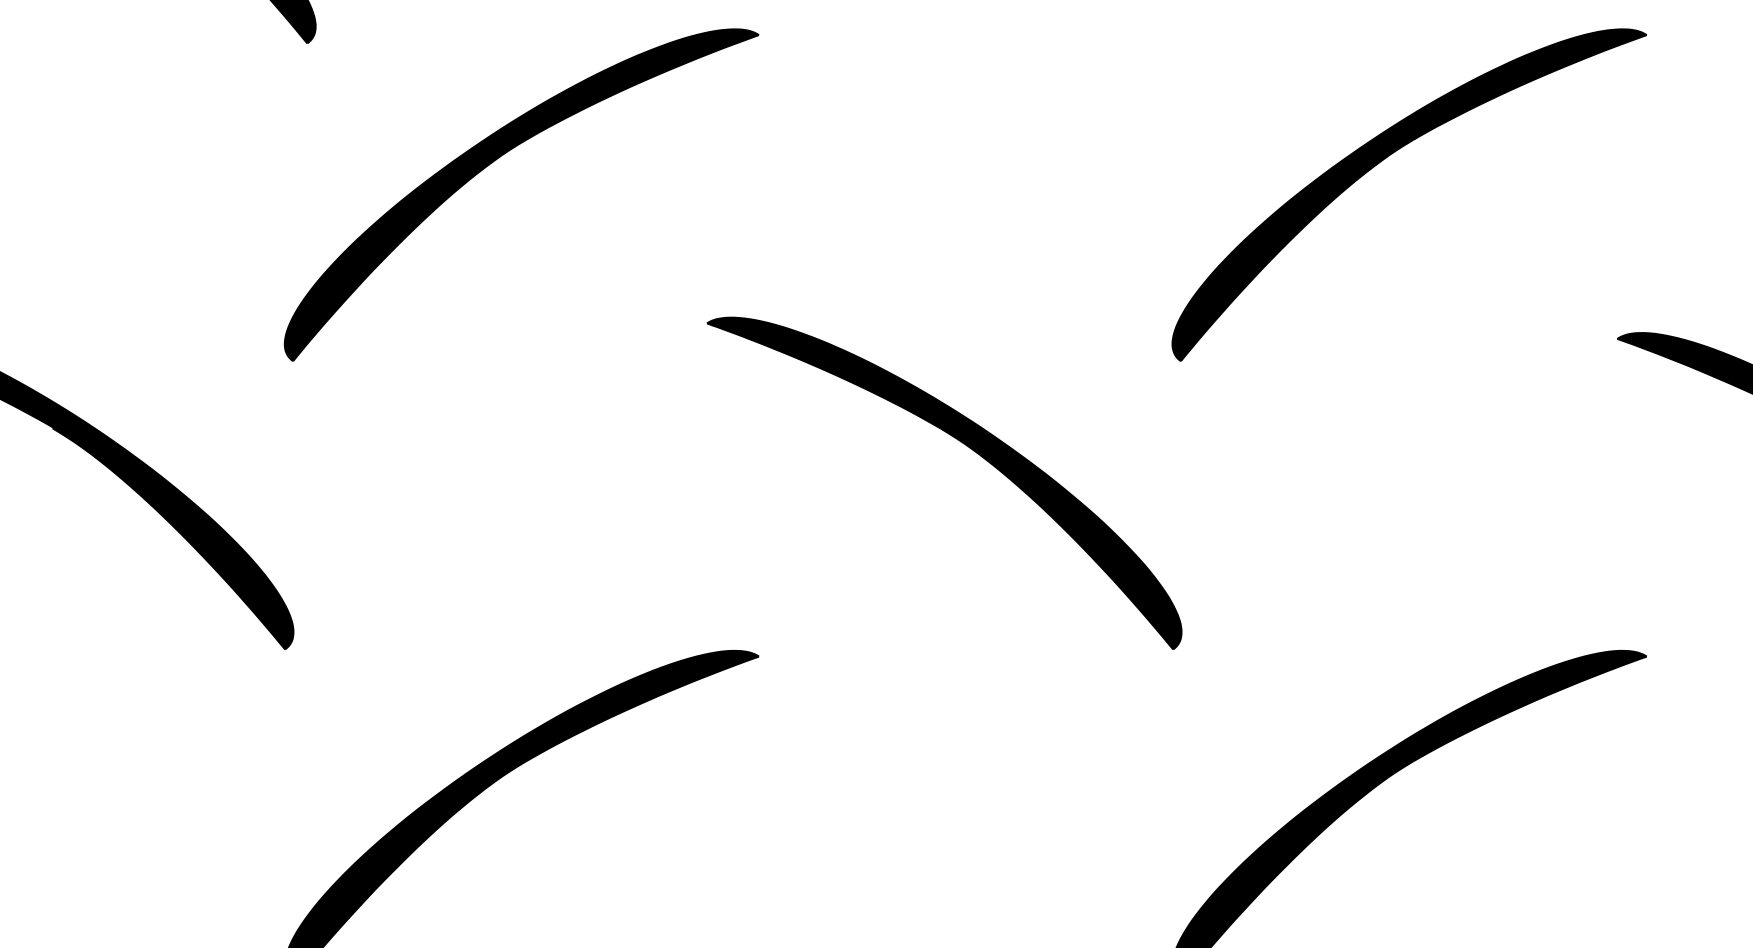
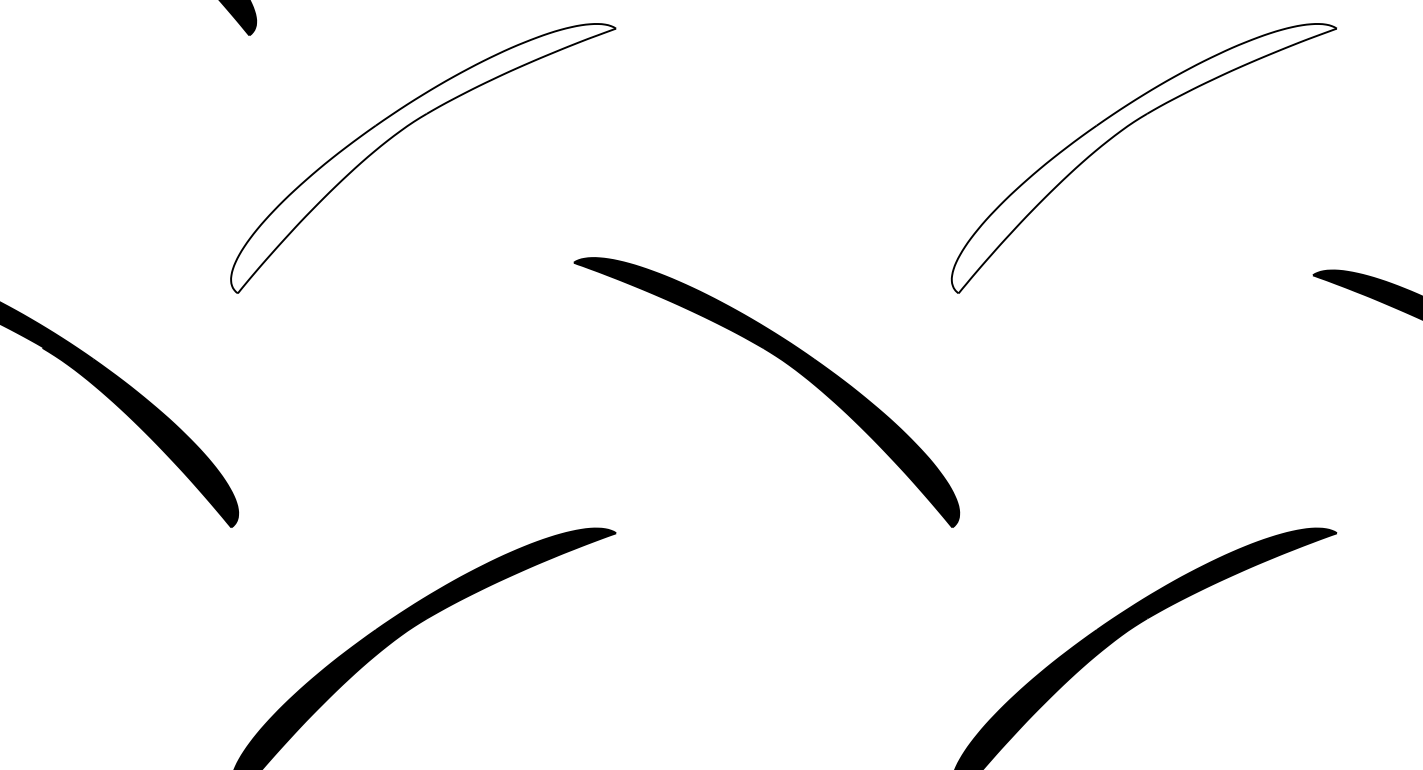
fill: (521, 195) -> (423, 158), removed
fill: (1409, 195) -> (1144, 158), removed

